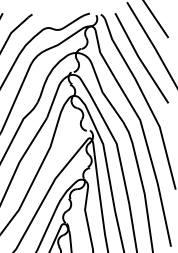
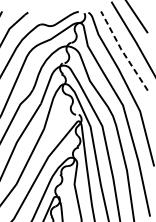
line: (139, 58) -> (122, 51), solid -> dashed

